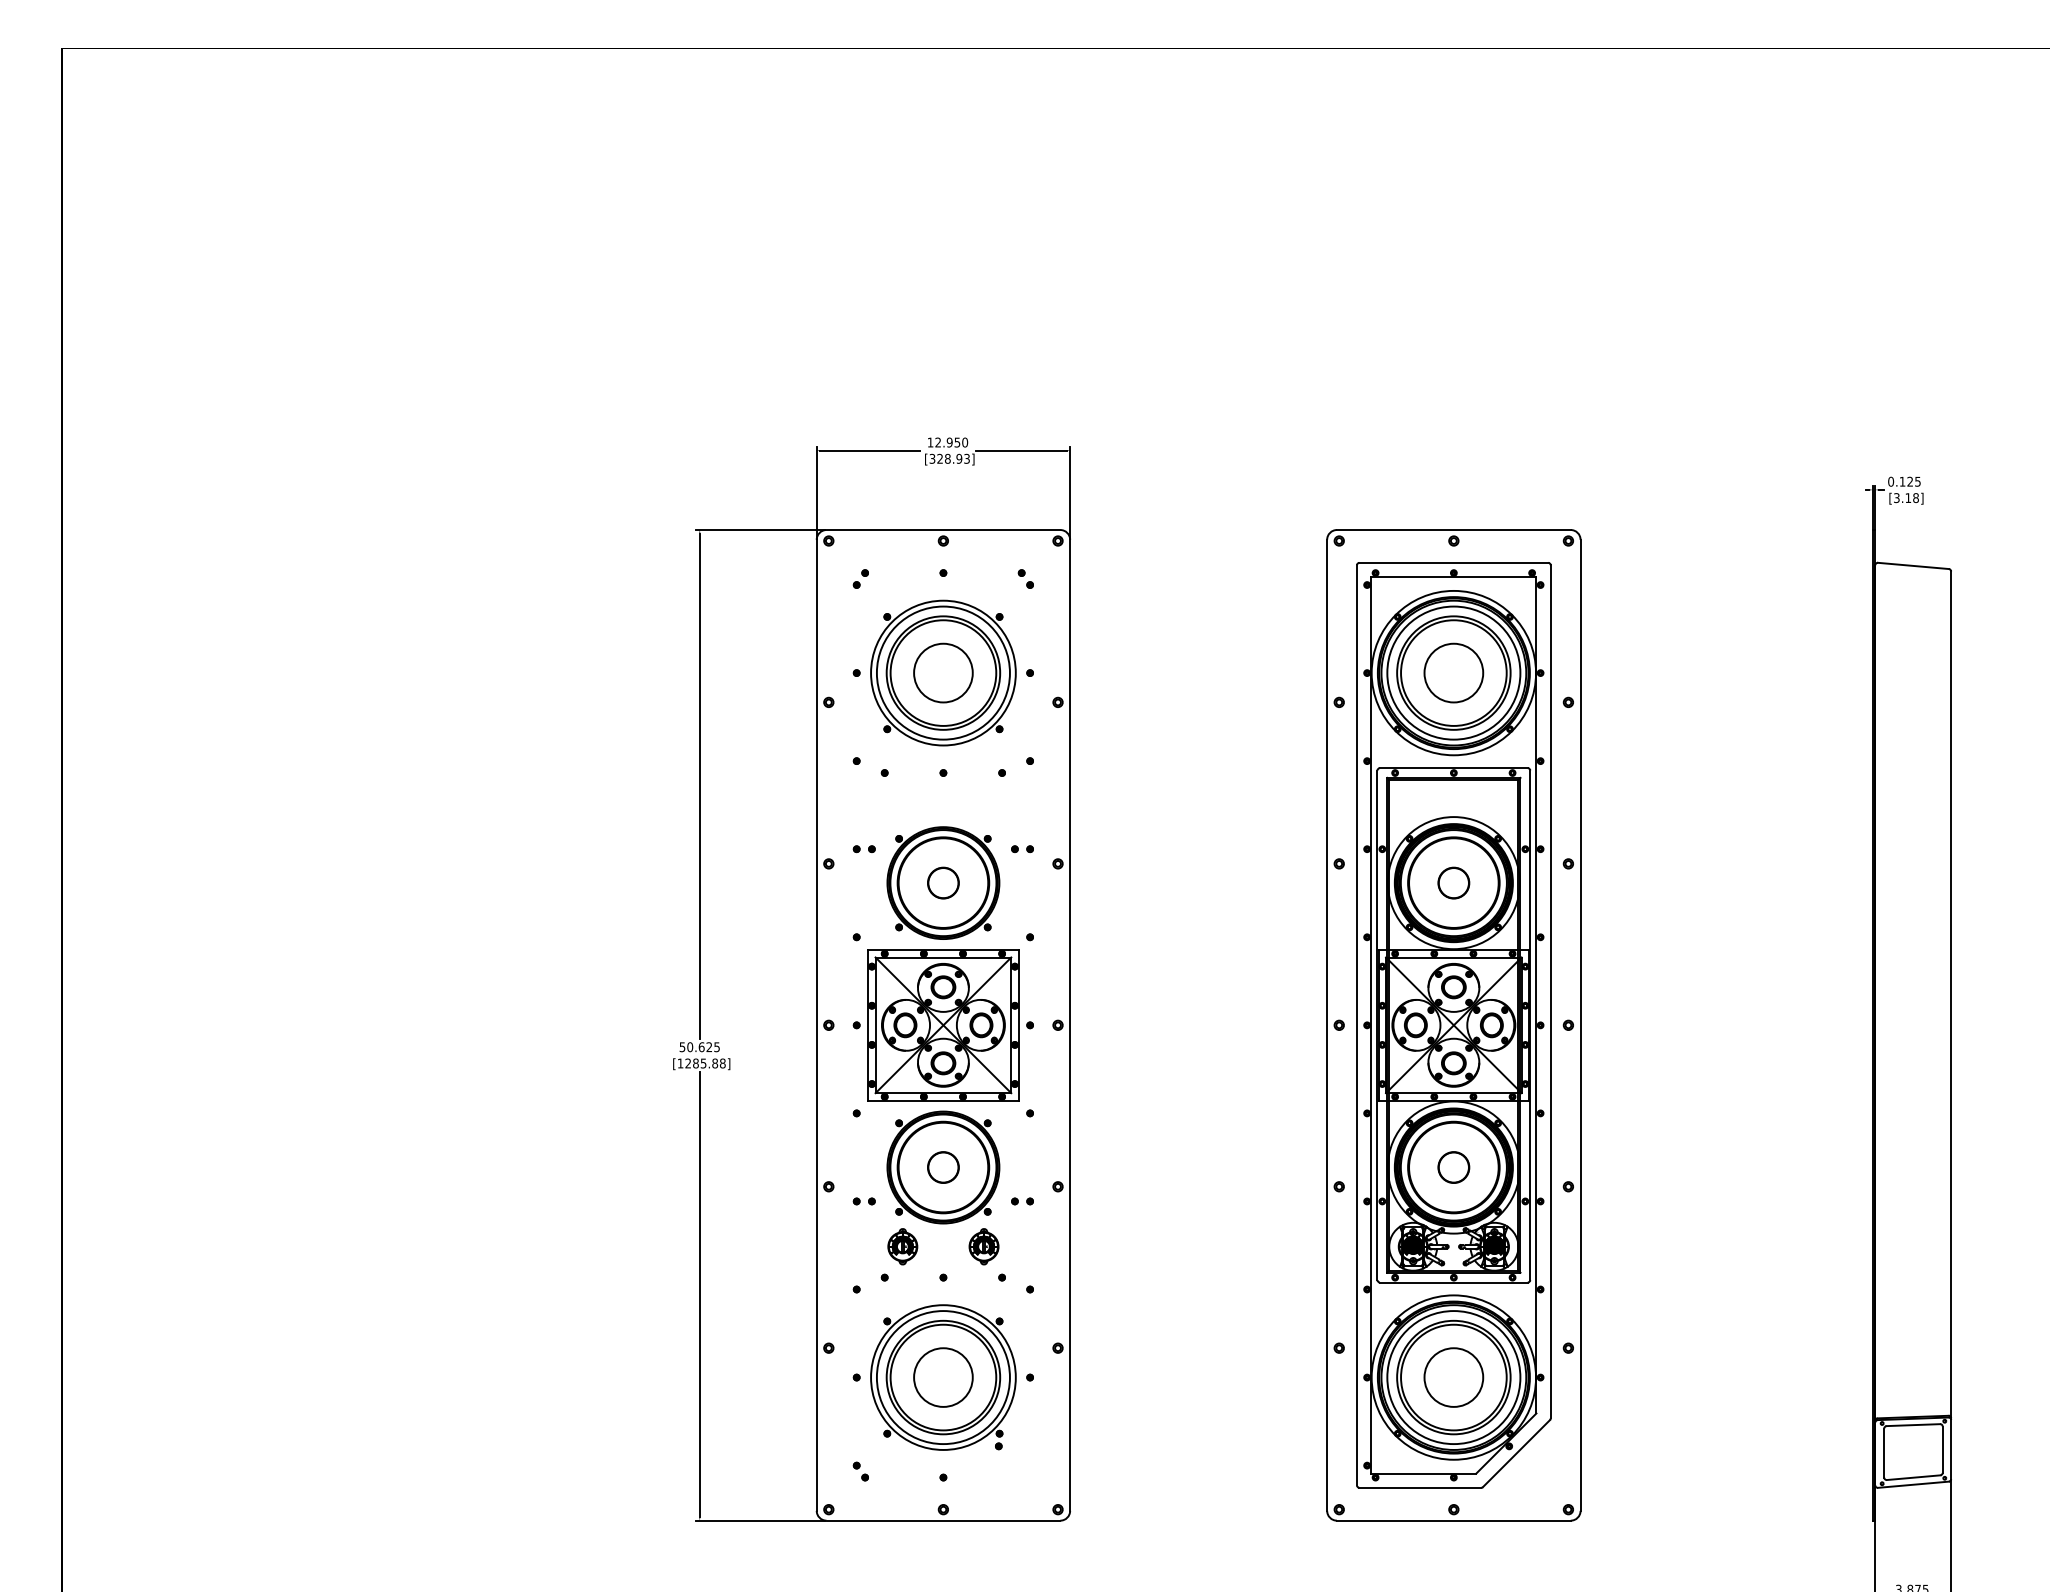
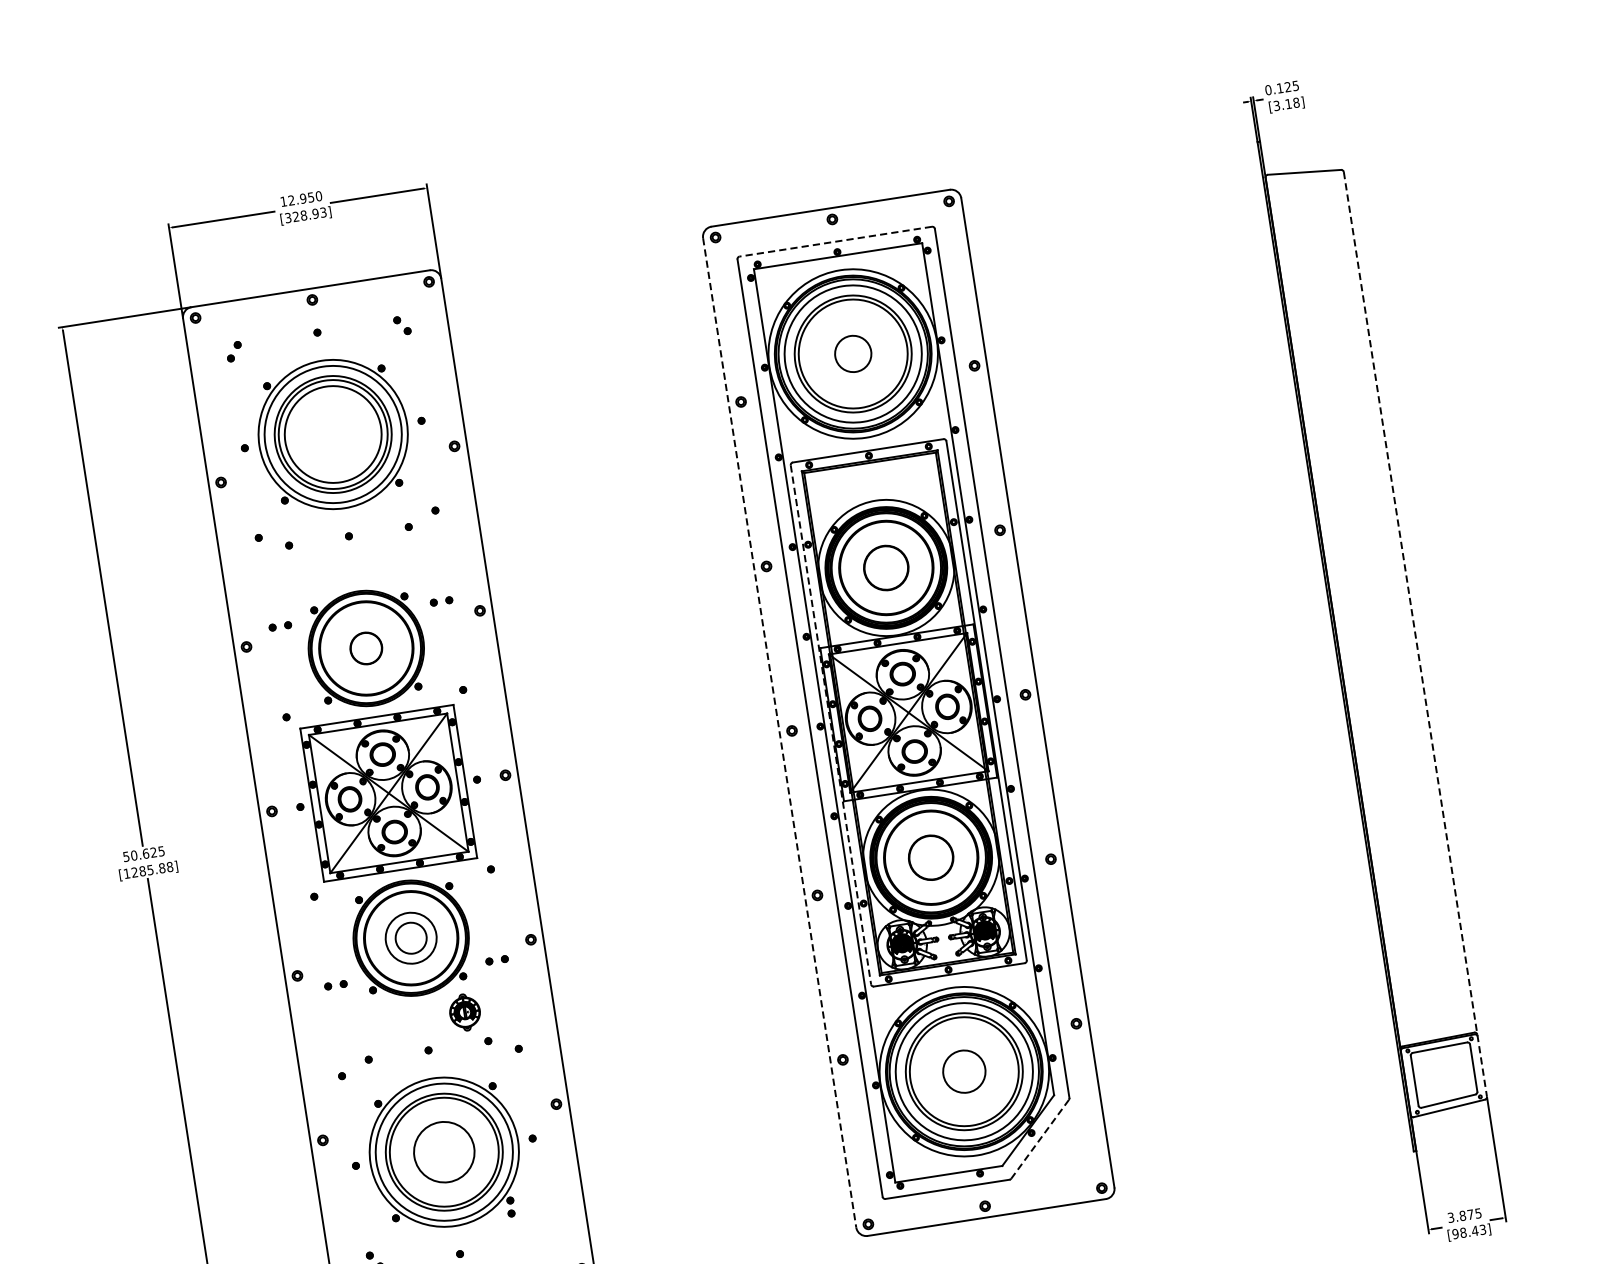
line: (1453, 562) -> (835, 241), solid -> dashed
circle: (943, 672) -> (333, 433), size x1.6
circle: (1453, 672) -> (852, 353), size x0.6
part: (1453, 882) -> (885, 567), size x1.4
line: (1327, 1025) -> (780, 732), solid -> dashed
line: (1377, 1025) -> (830, 725), solid -> dashed
line: (1951, 1025) -> (1415, 634), solid -> dashed
circle: (942, 1167) -> (410, 938), size x1.6
part: (1453, 1167) -> (930, 857), size x1.4
part: (902, 1246) -> (381, 1025), removed
circle: (1453, 1377) -> (963, 1071), size x0.7
line: (1516, 1453) -> (1040, 1139), solid -> dashed

